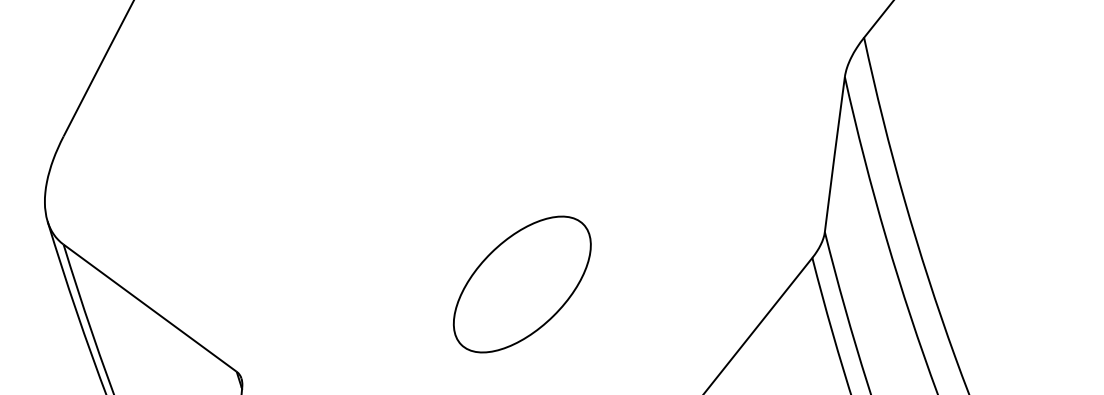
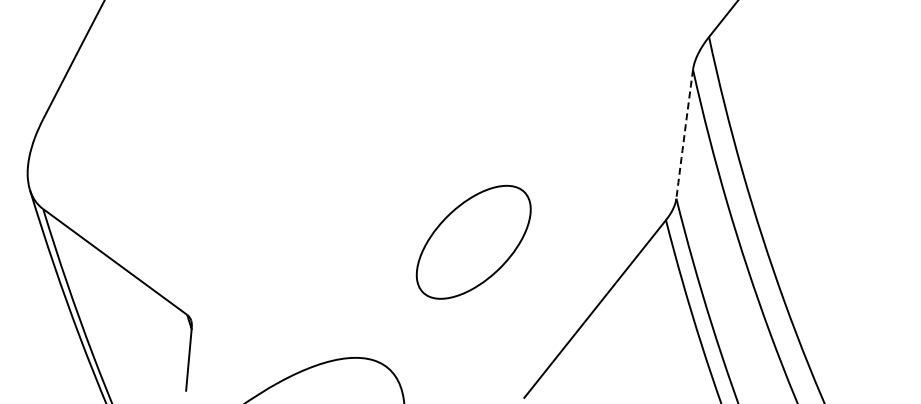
arc: (834, 154) -> (684, 134), solid -> dashed
part: (522, 283) -> (473, 241), moved

